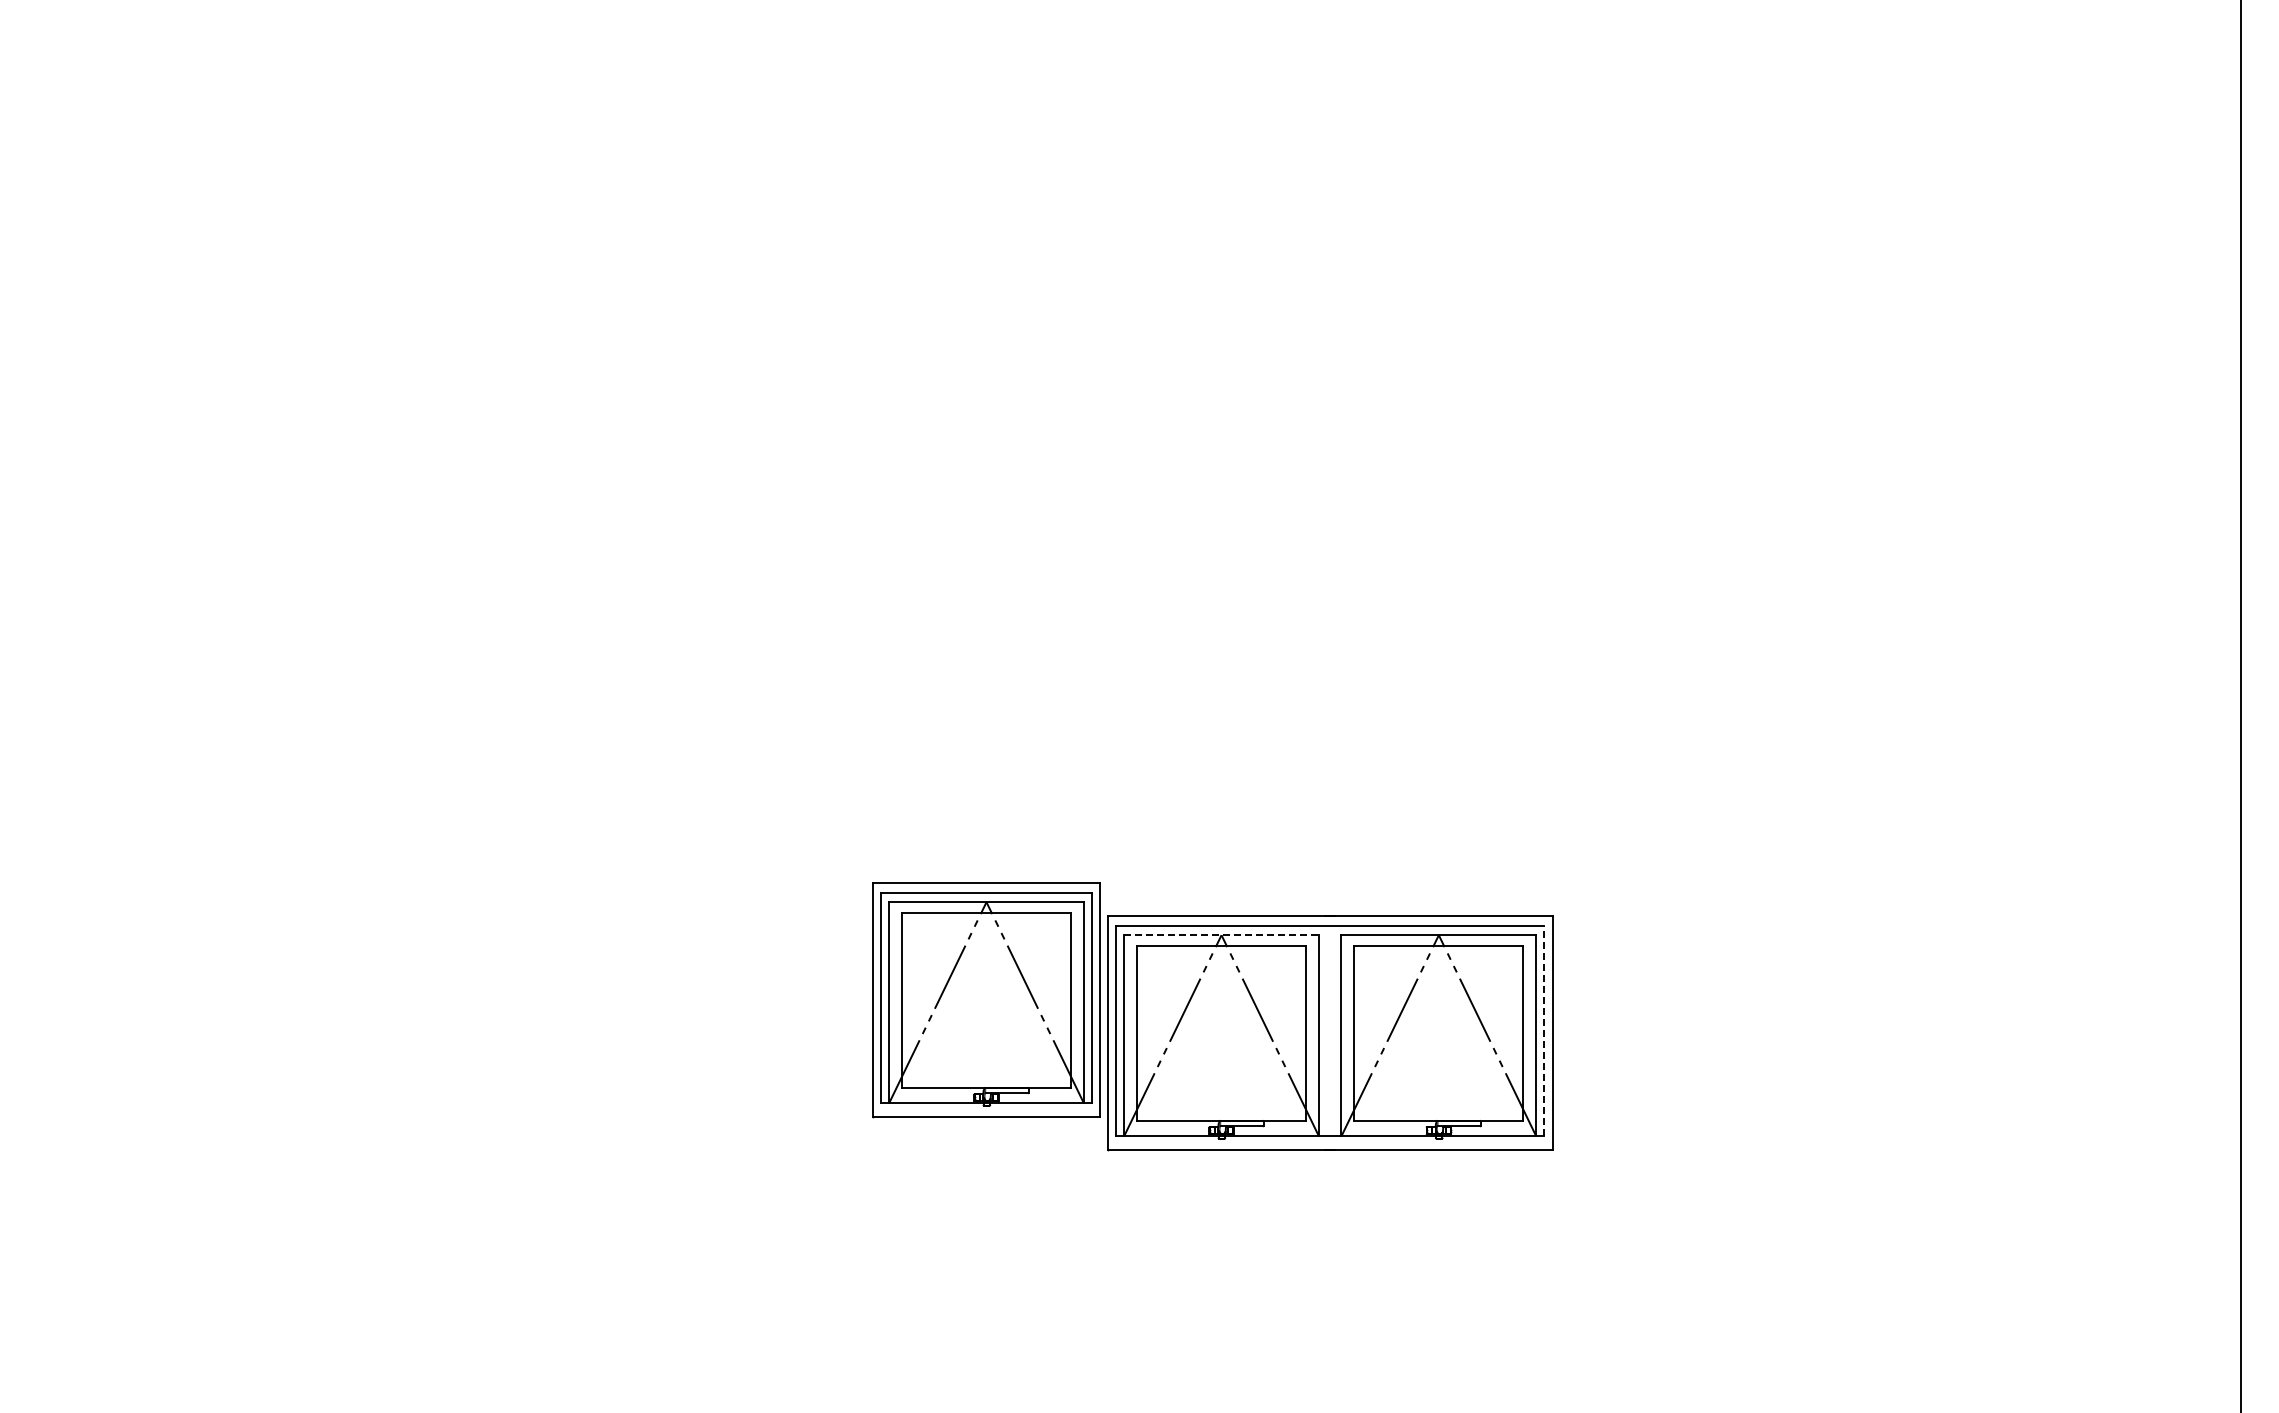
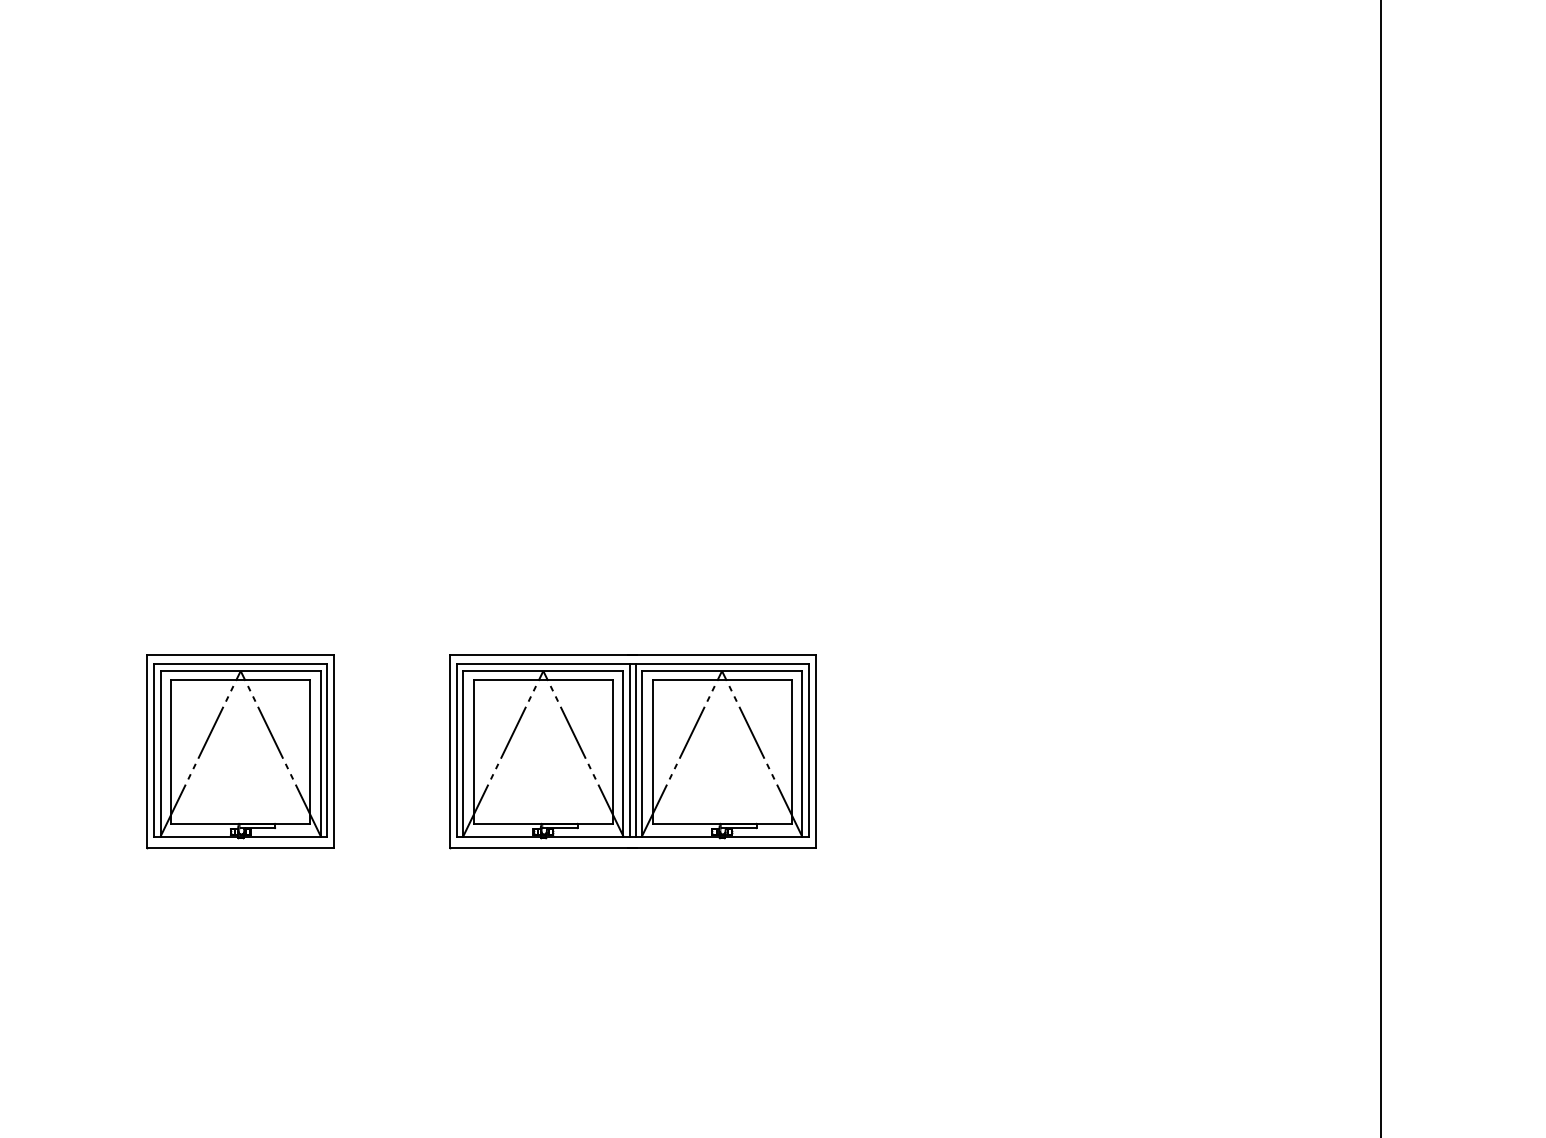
line: (1222, 935) -> (544, 671), dashed -> solid
part: (986, 1000) -> (240, 751), moved
line: (1543, 1030) -> (808, 749), dashed -> solid
line: (1326, 1031) -> (629, 750), added
line: (1333, 1031) -> (635, 750), added

